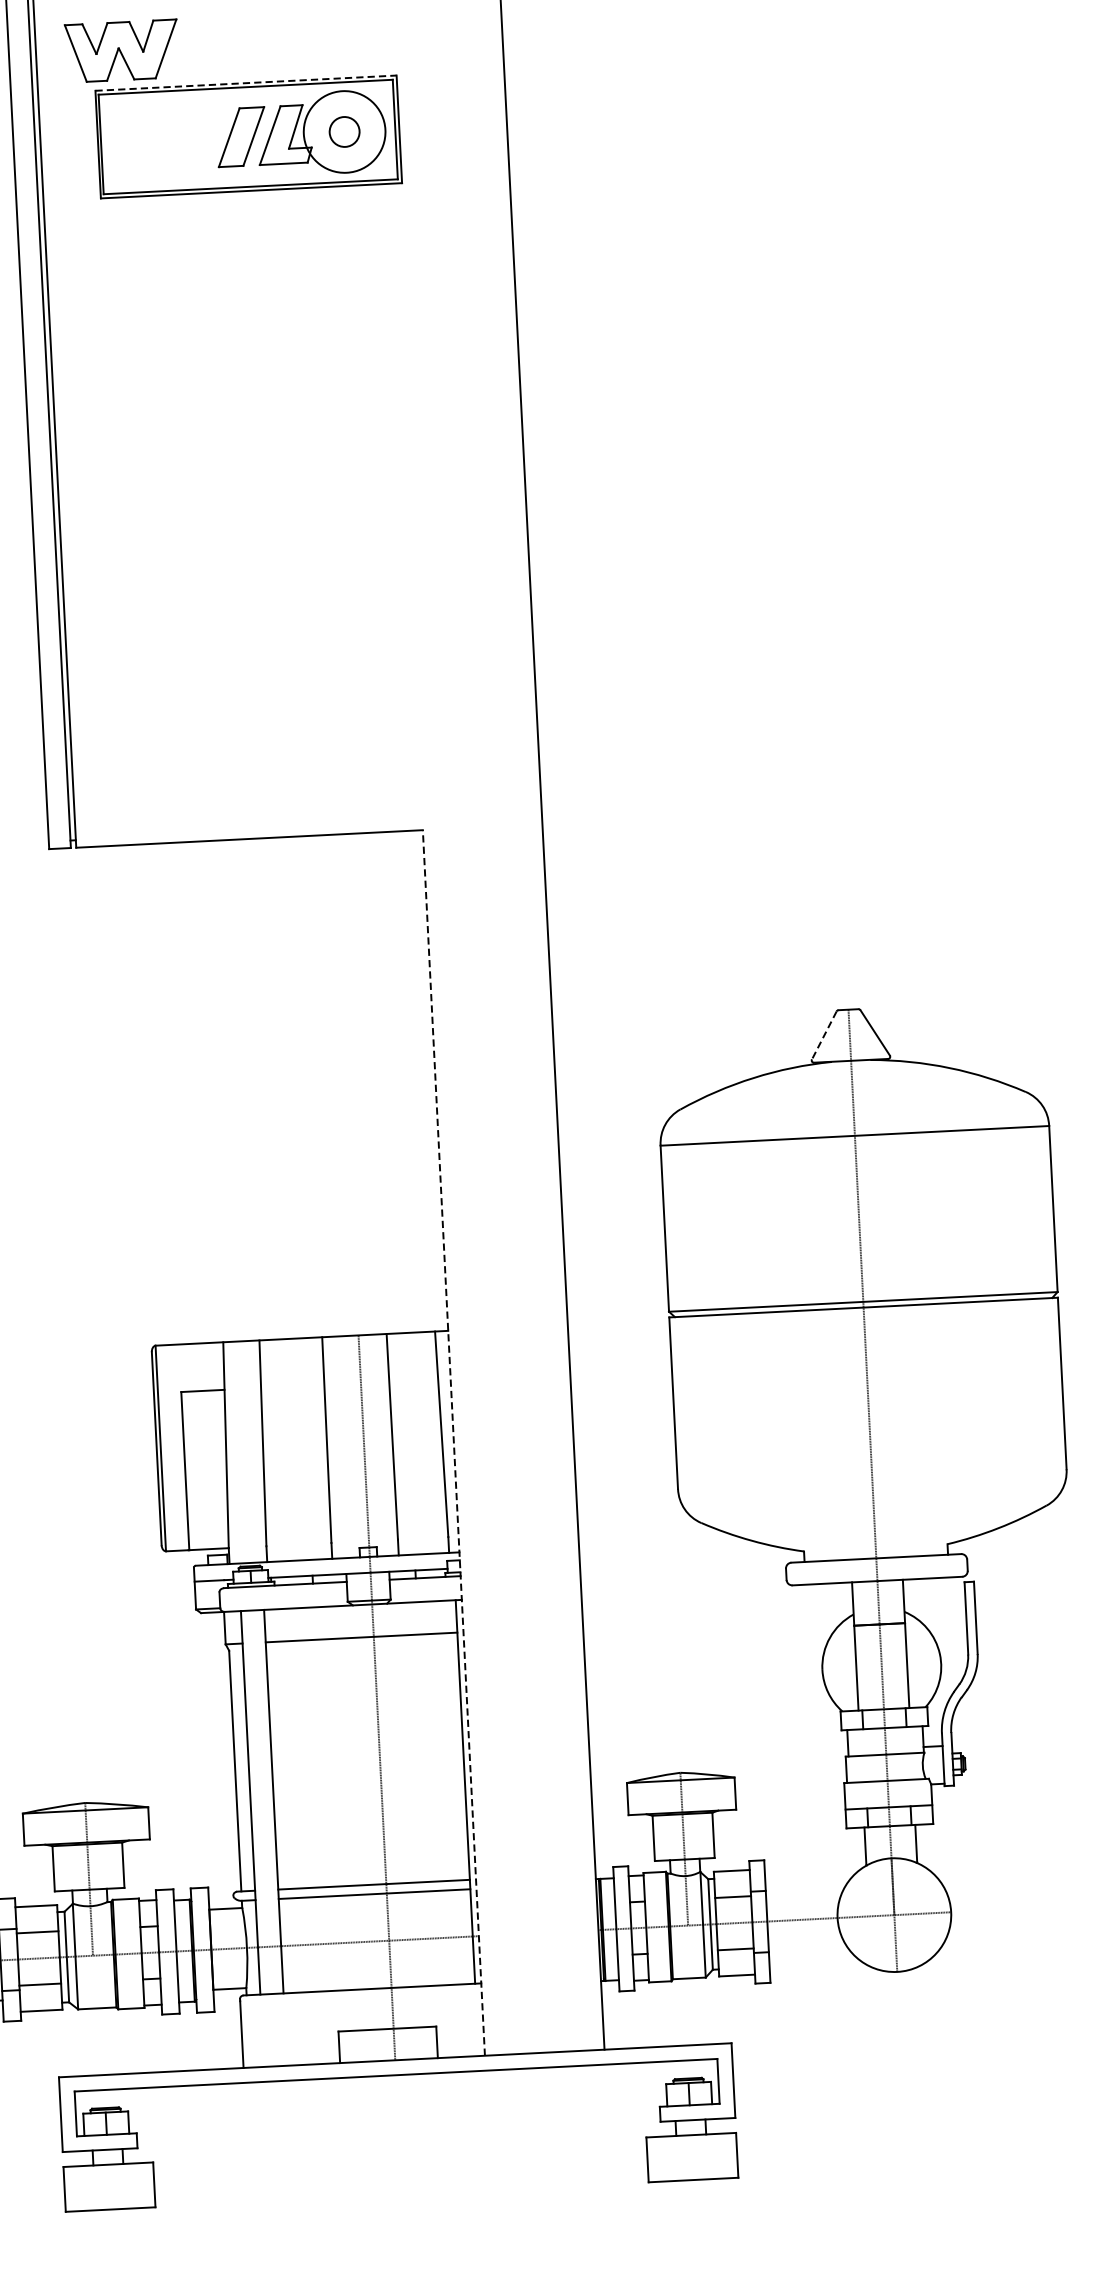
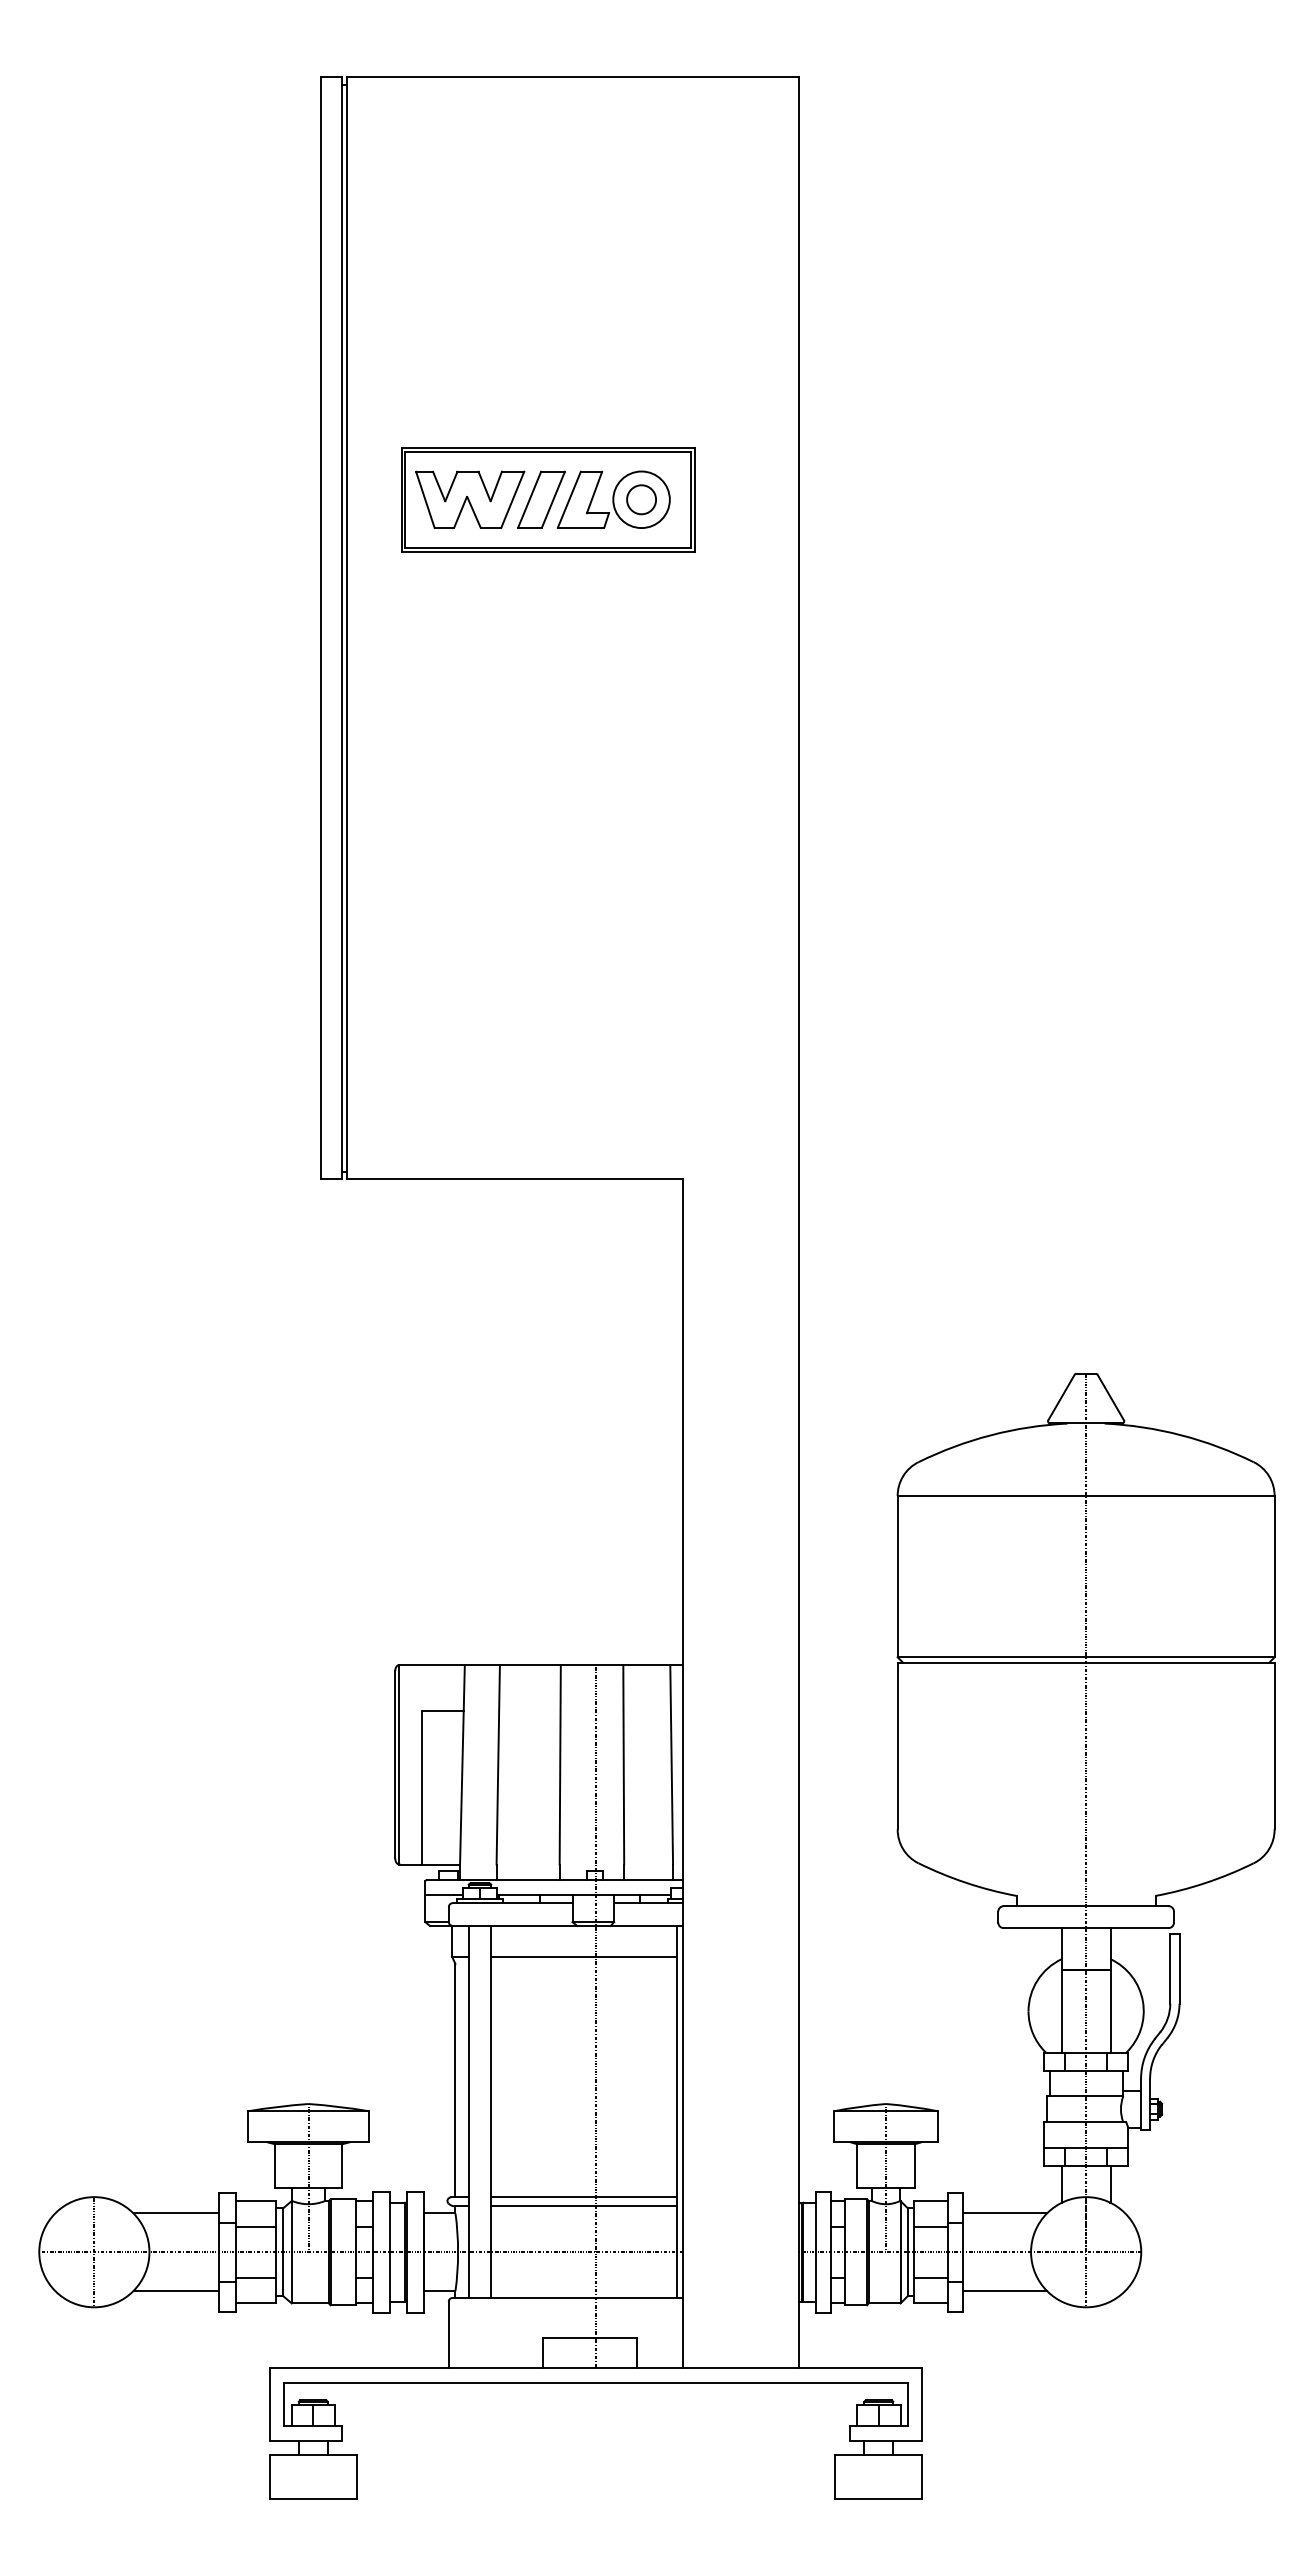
part: (122, 50) -> (470, 499), moved
line: (246, 82) -> (549, 447), dashed -> solid
circle: (344, 131) -> (641, 499), size x0.71
line: (824, 1035) -> (1061, 1397), dashed -> solid
line: (454, 1442) -> (683, 1773), dashed -> solid
line: (808, 1879) -> (1004, 2213), added
line: (812, 1959) -> (1004, 2291), added

